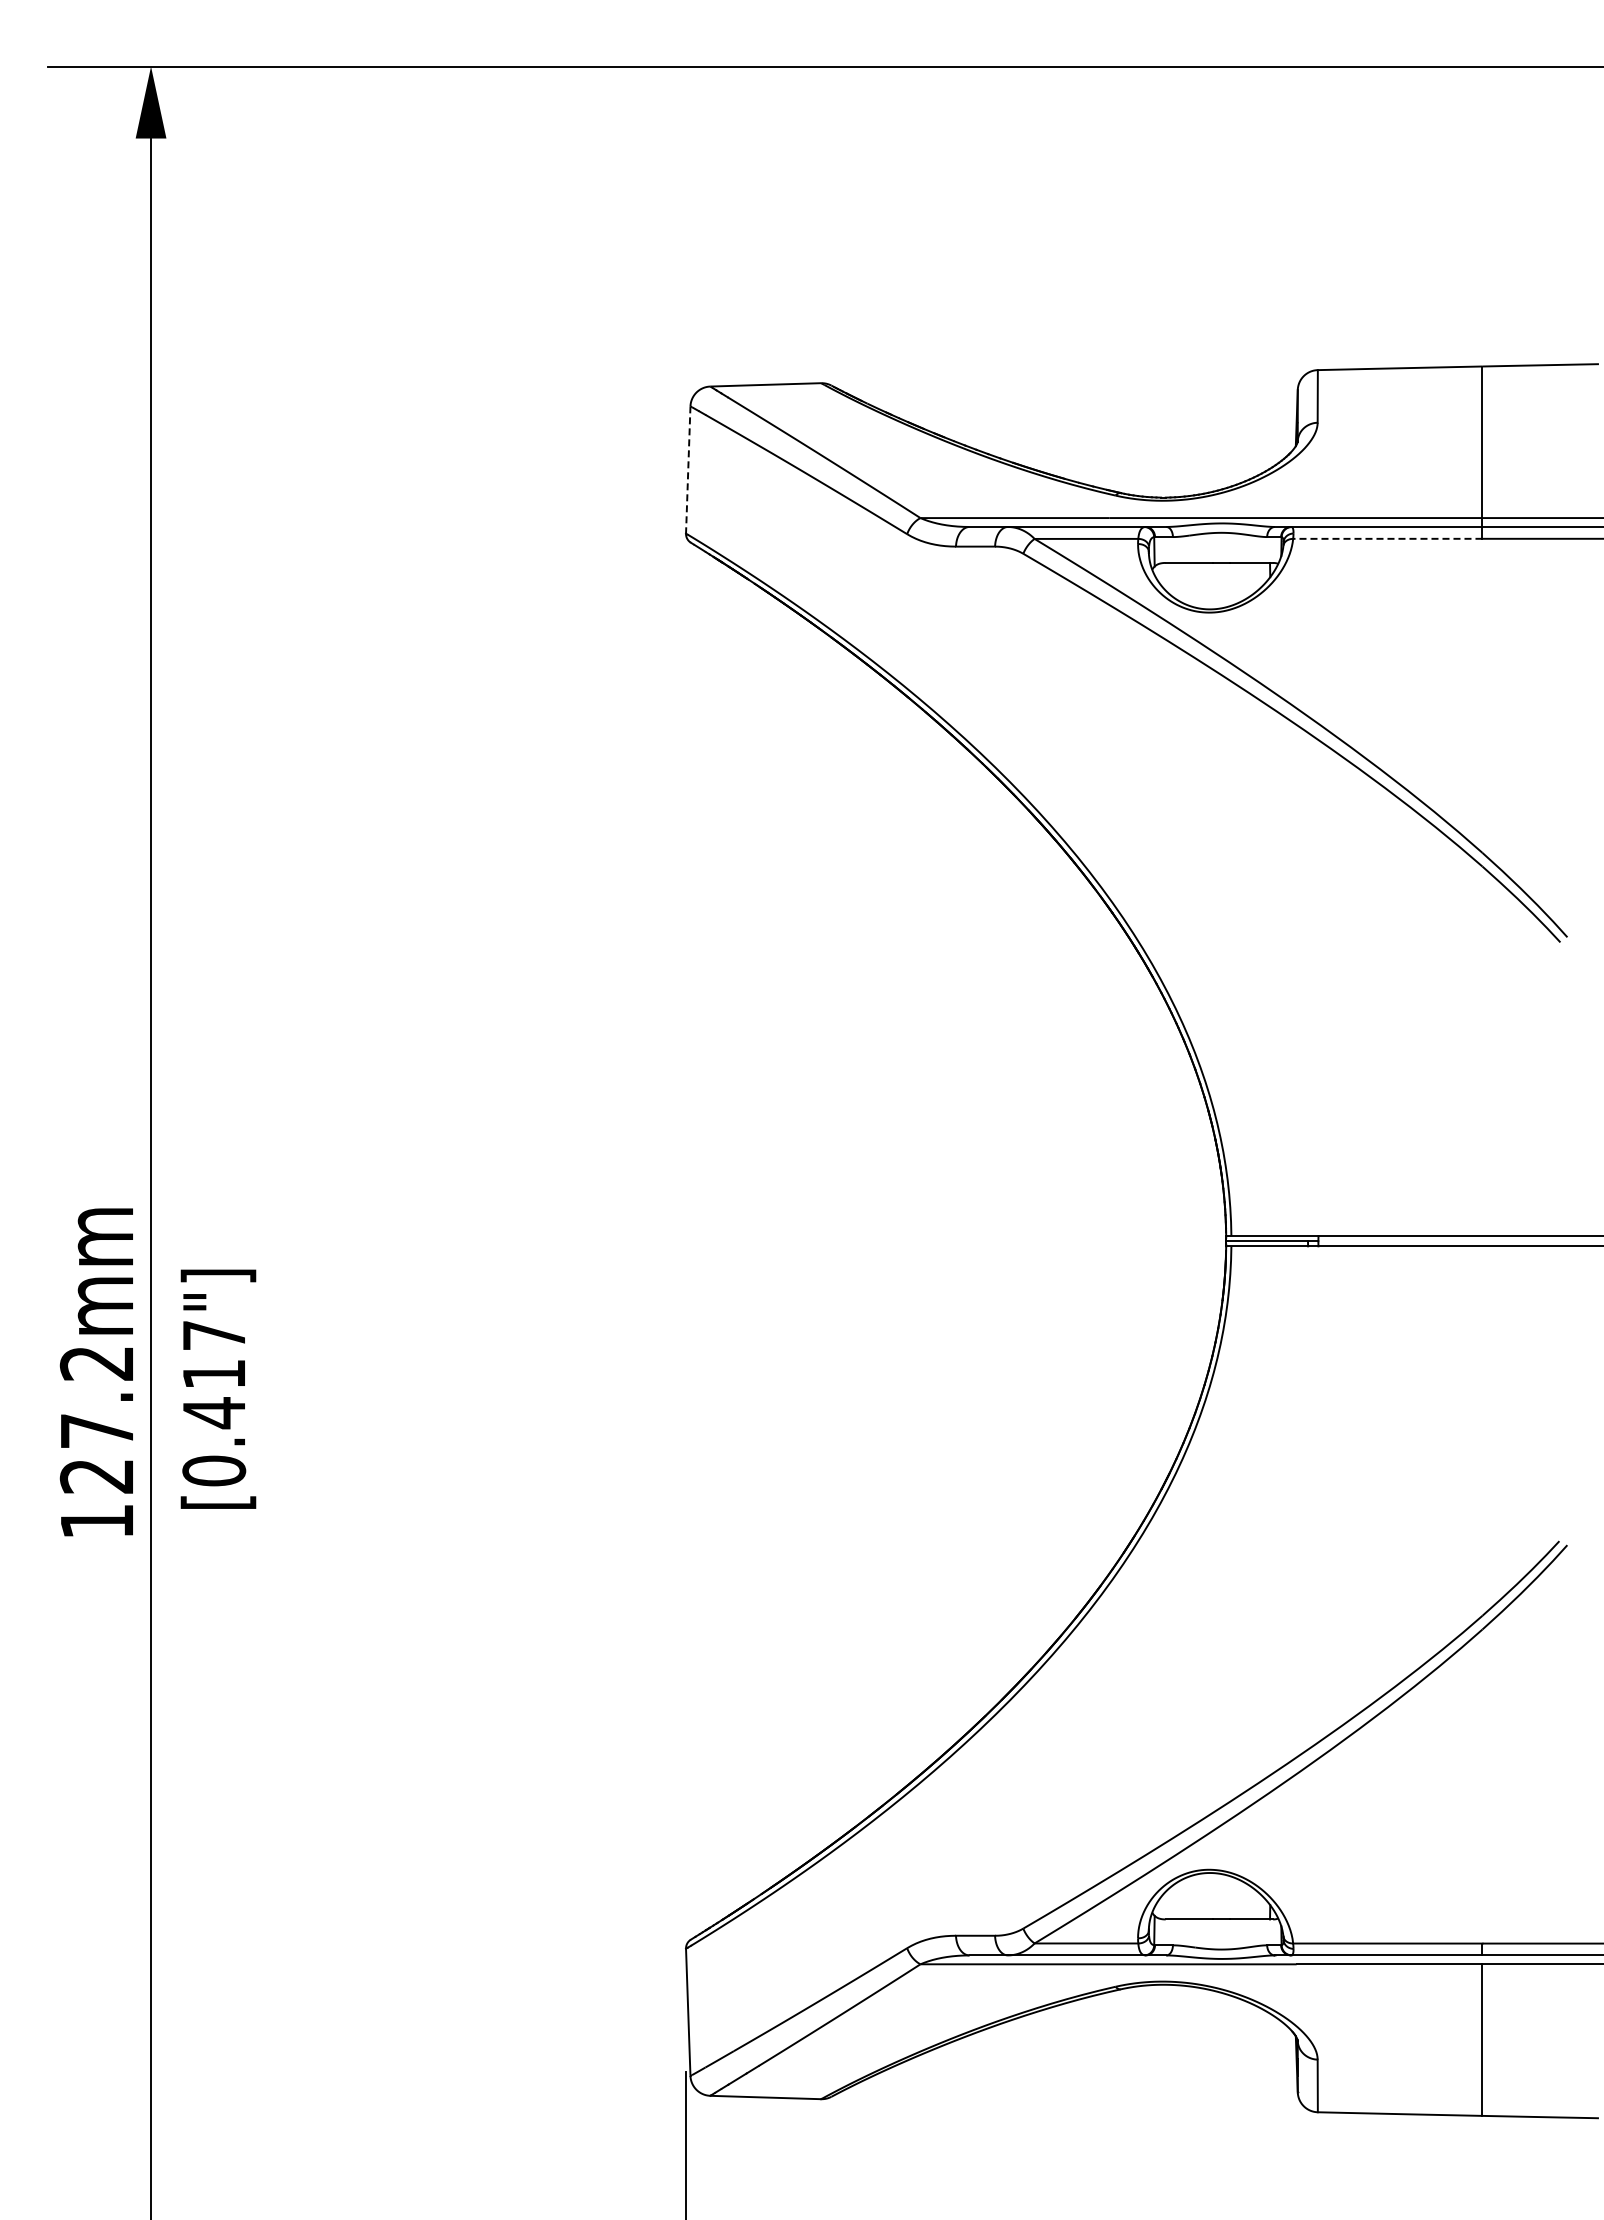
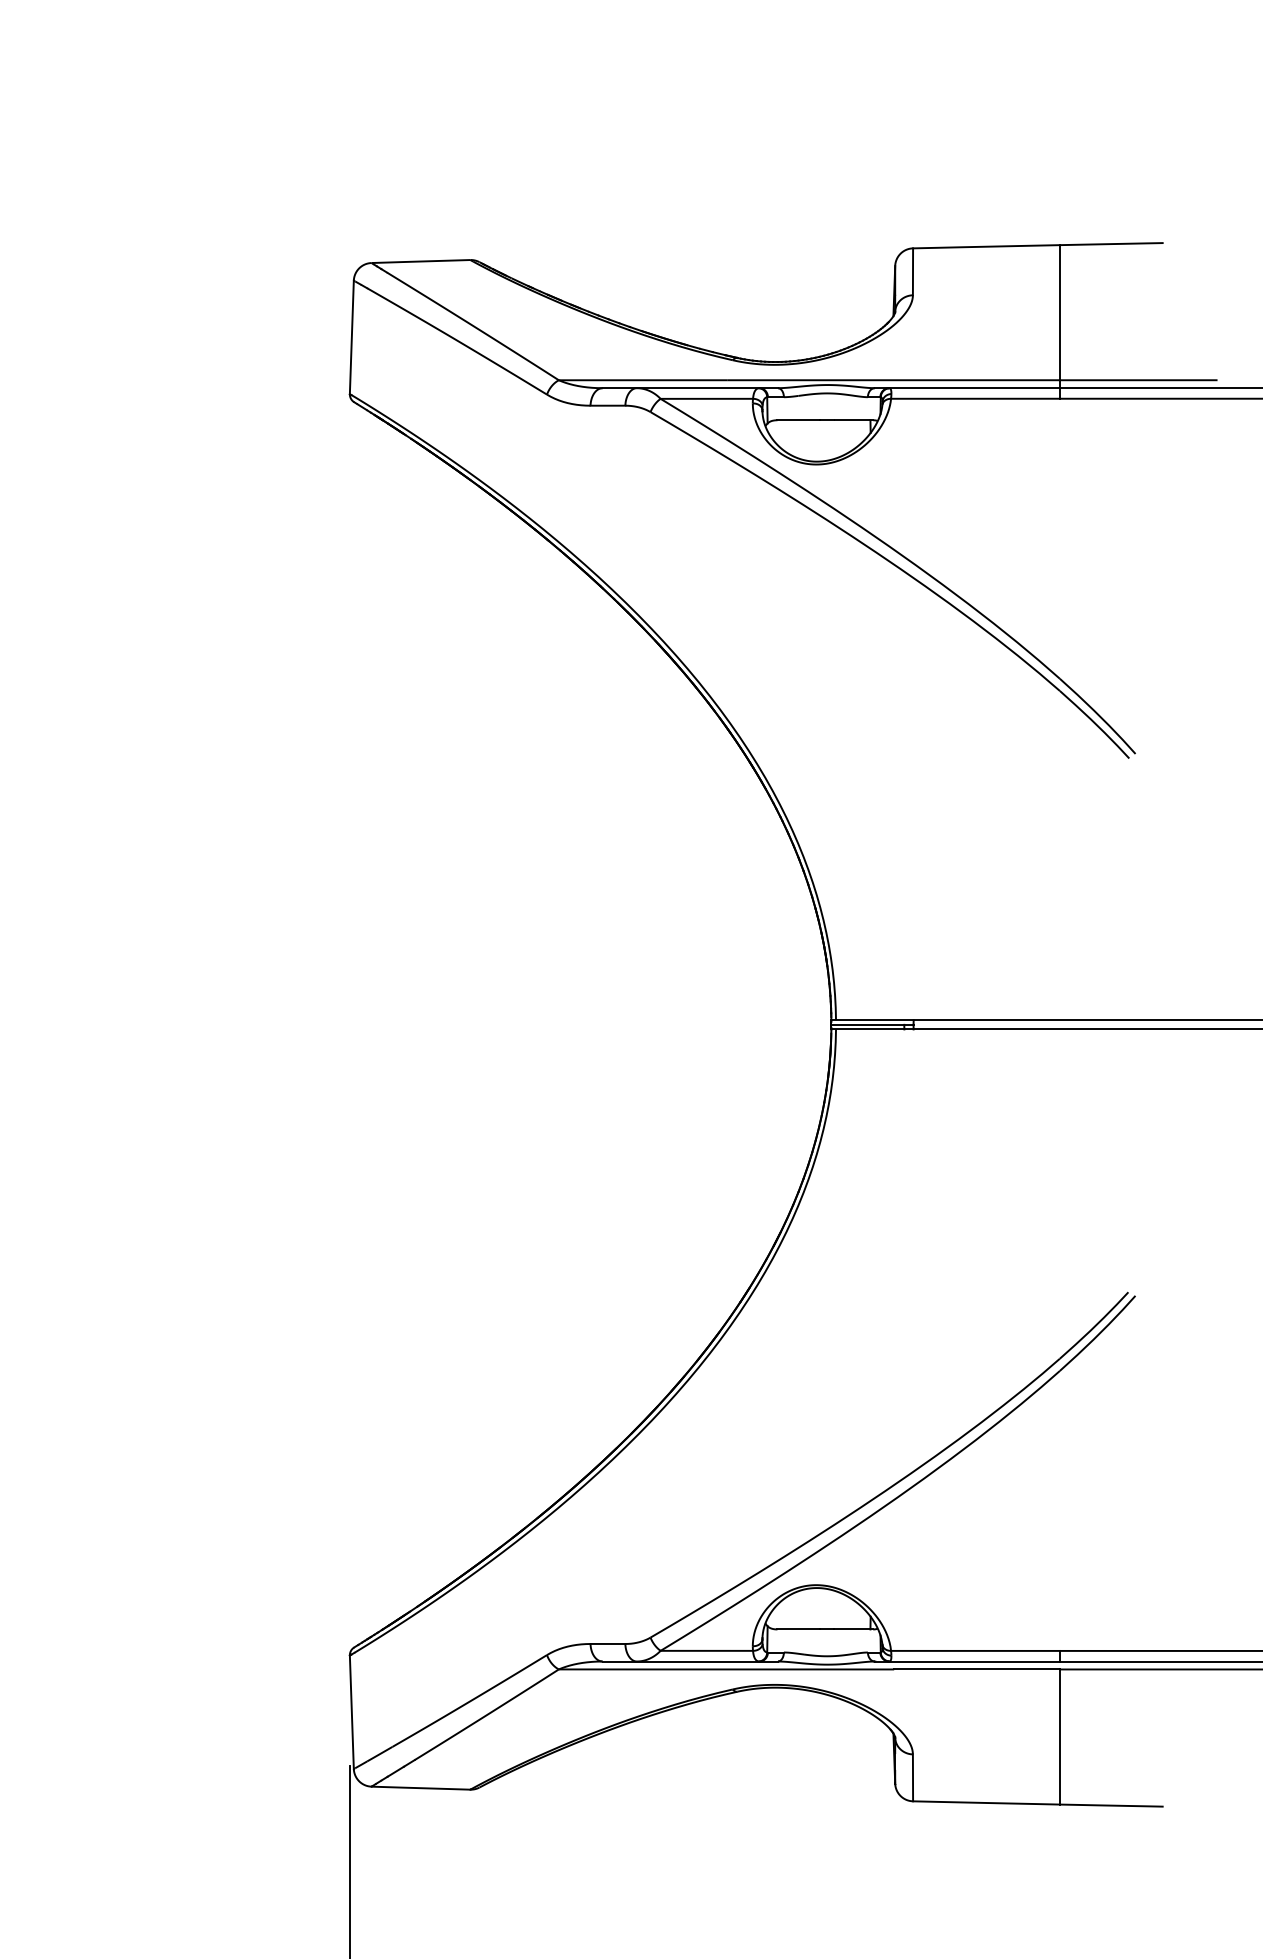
line: (688, 470) -> (352, 337), dashed -> solid
line: (1387, 538) -> (975, 398), dashed -> solid

